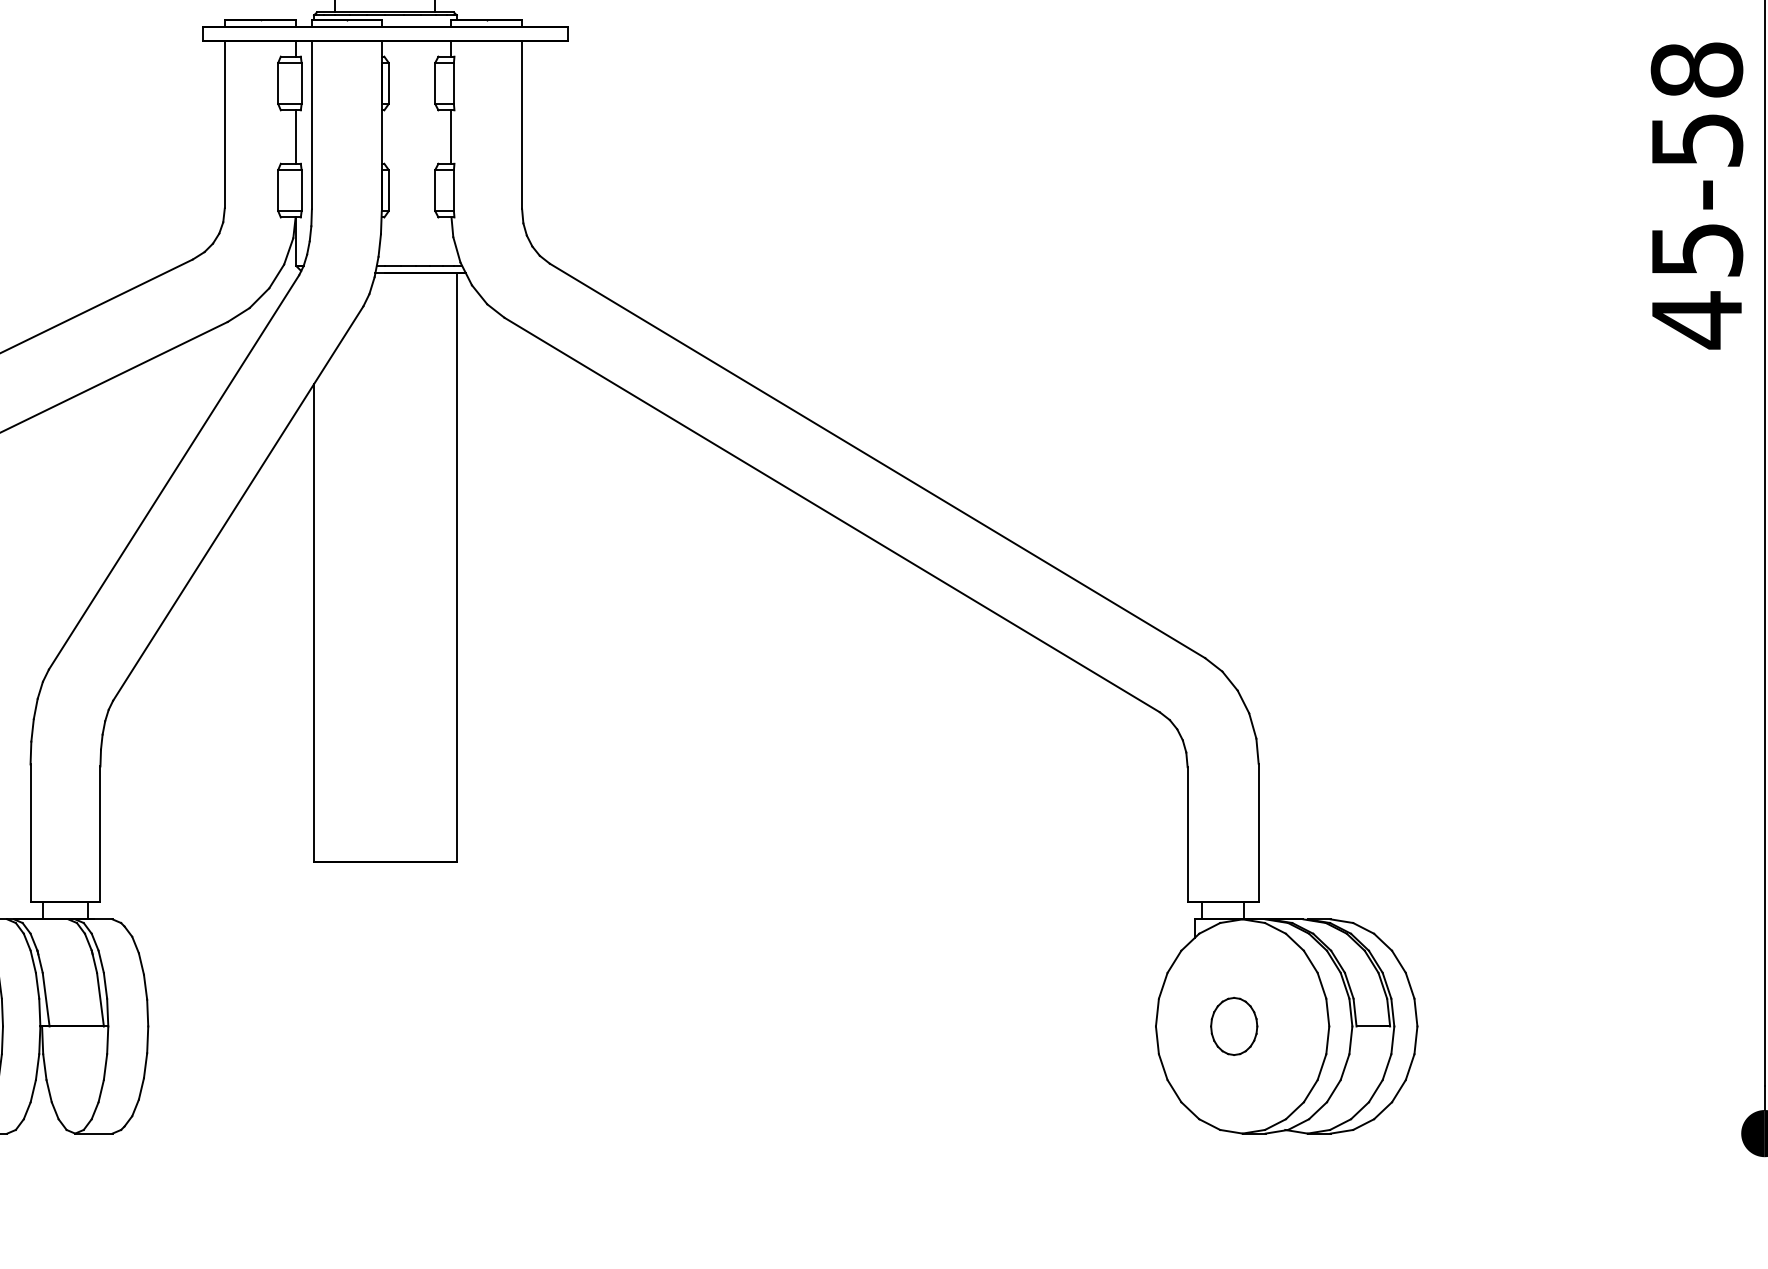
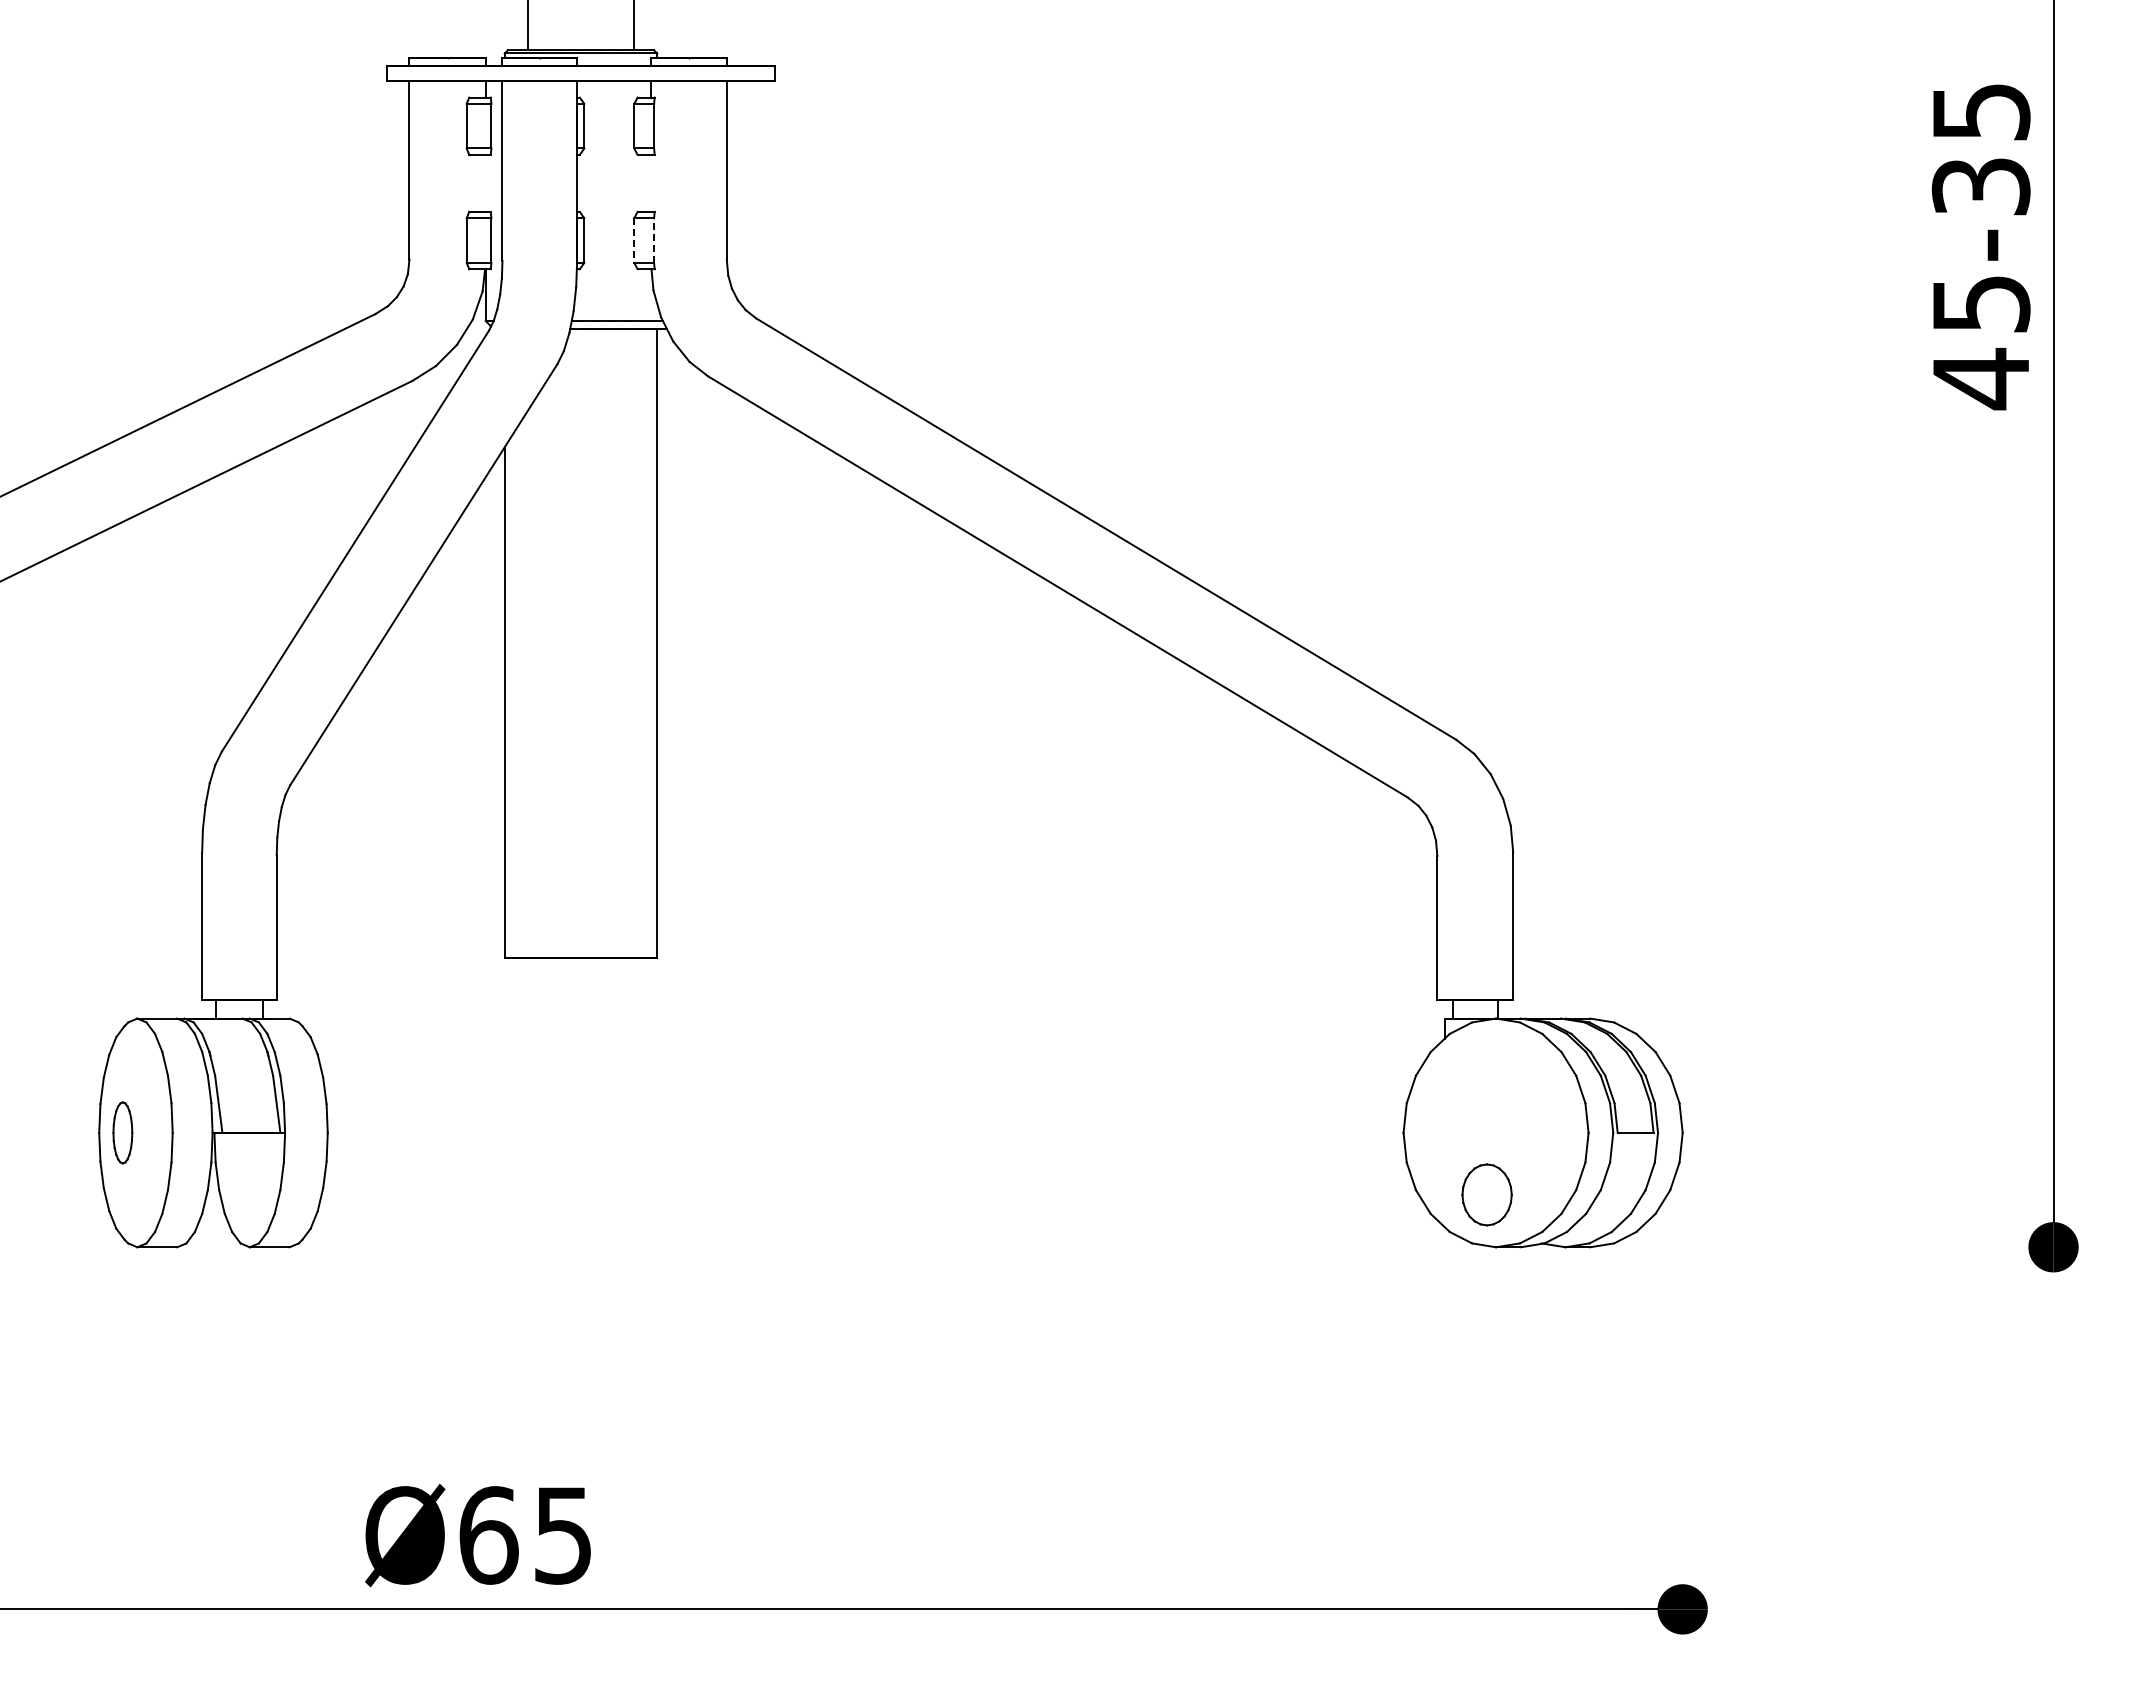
text: (1696, 104) -> (1980, 148), 45-58 -> 45-35
line: (296, 136) -> (485, 182), removed
line: (451, 136) -> (651, 182), removed
line: (454, 190) -> (654, 240), solid -> dashed
line: (435, 191) -> (634, 241), solid -> dashed
part: (1233, 1026) -> (1486, 1194), moved

